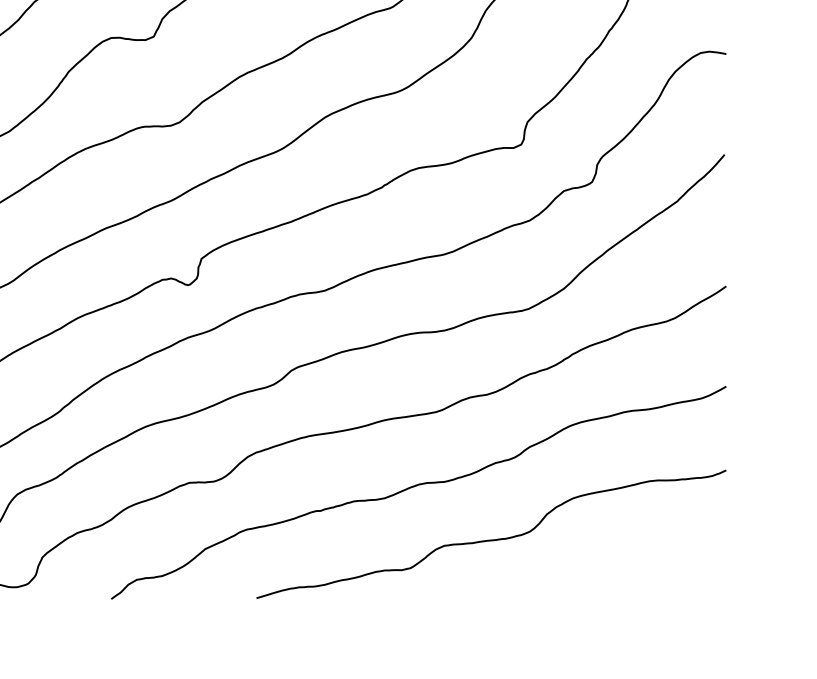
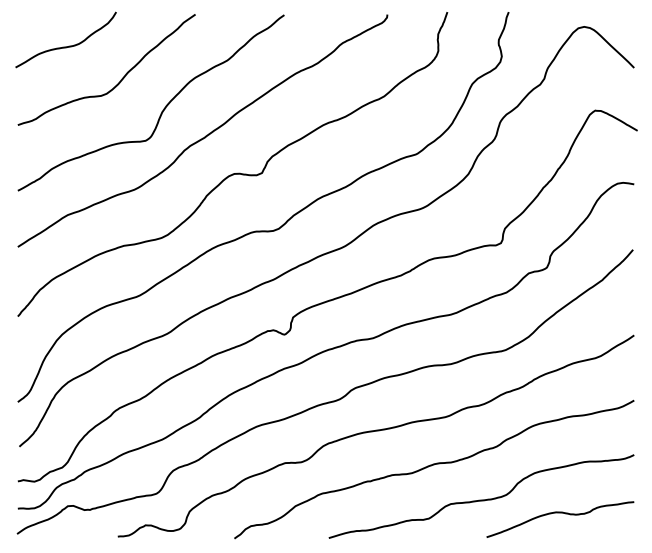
curve: (612, 560) -> (560, 513), added

